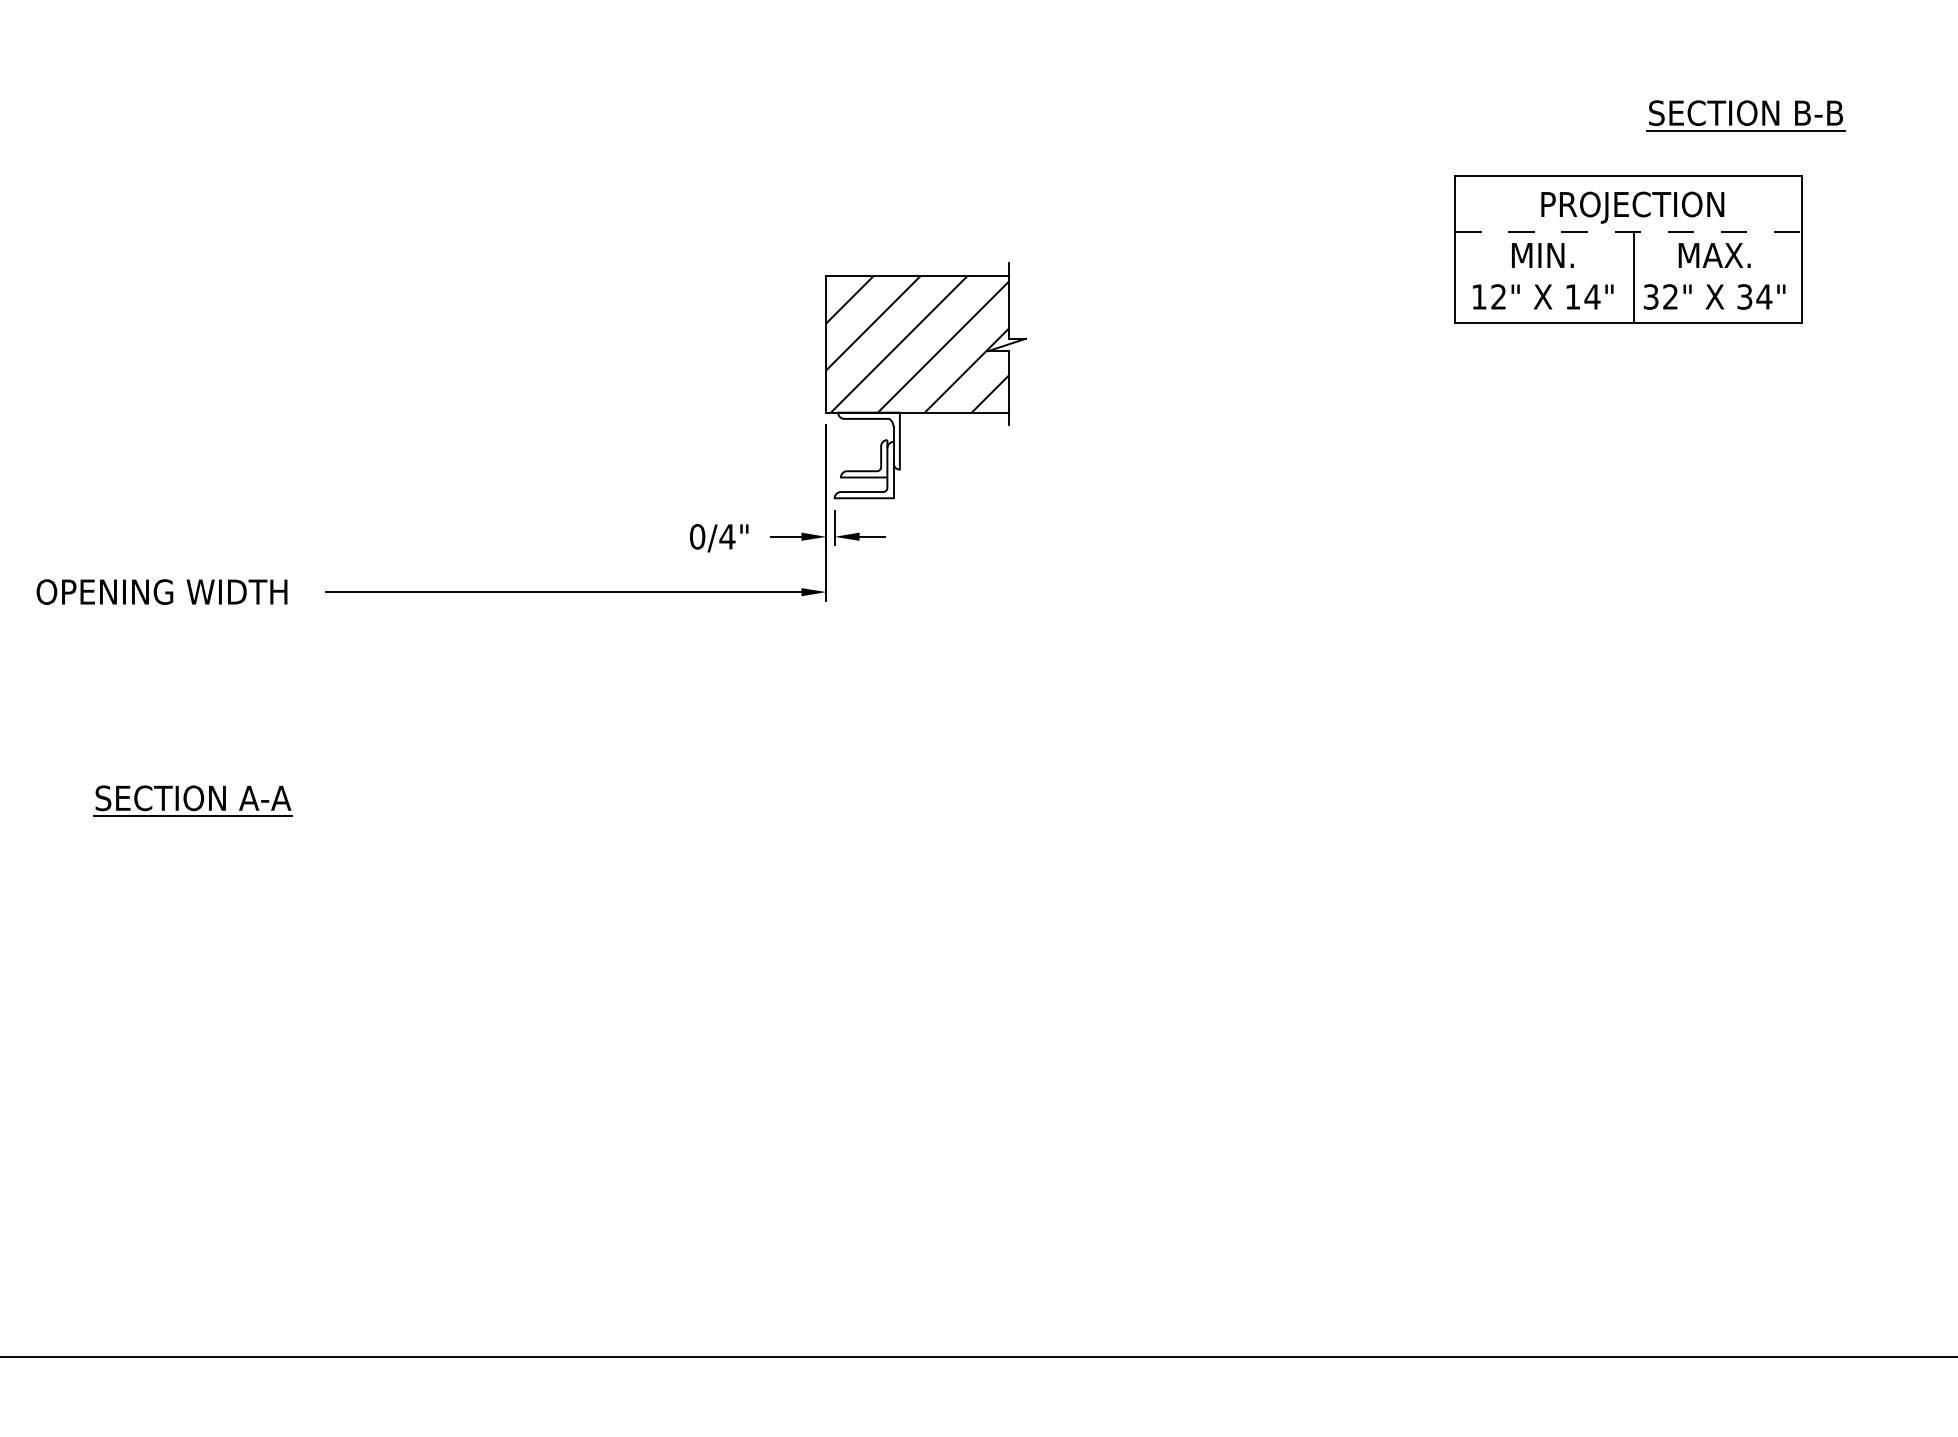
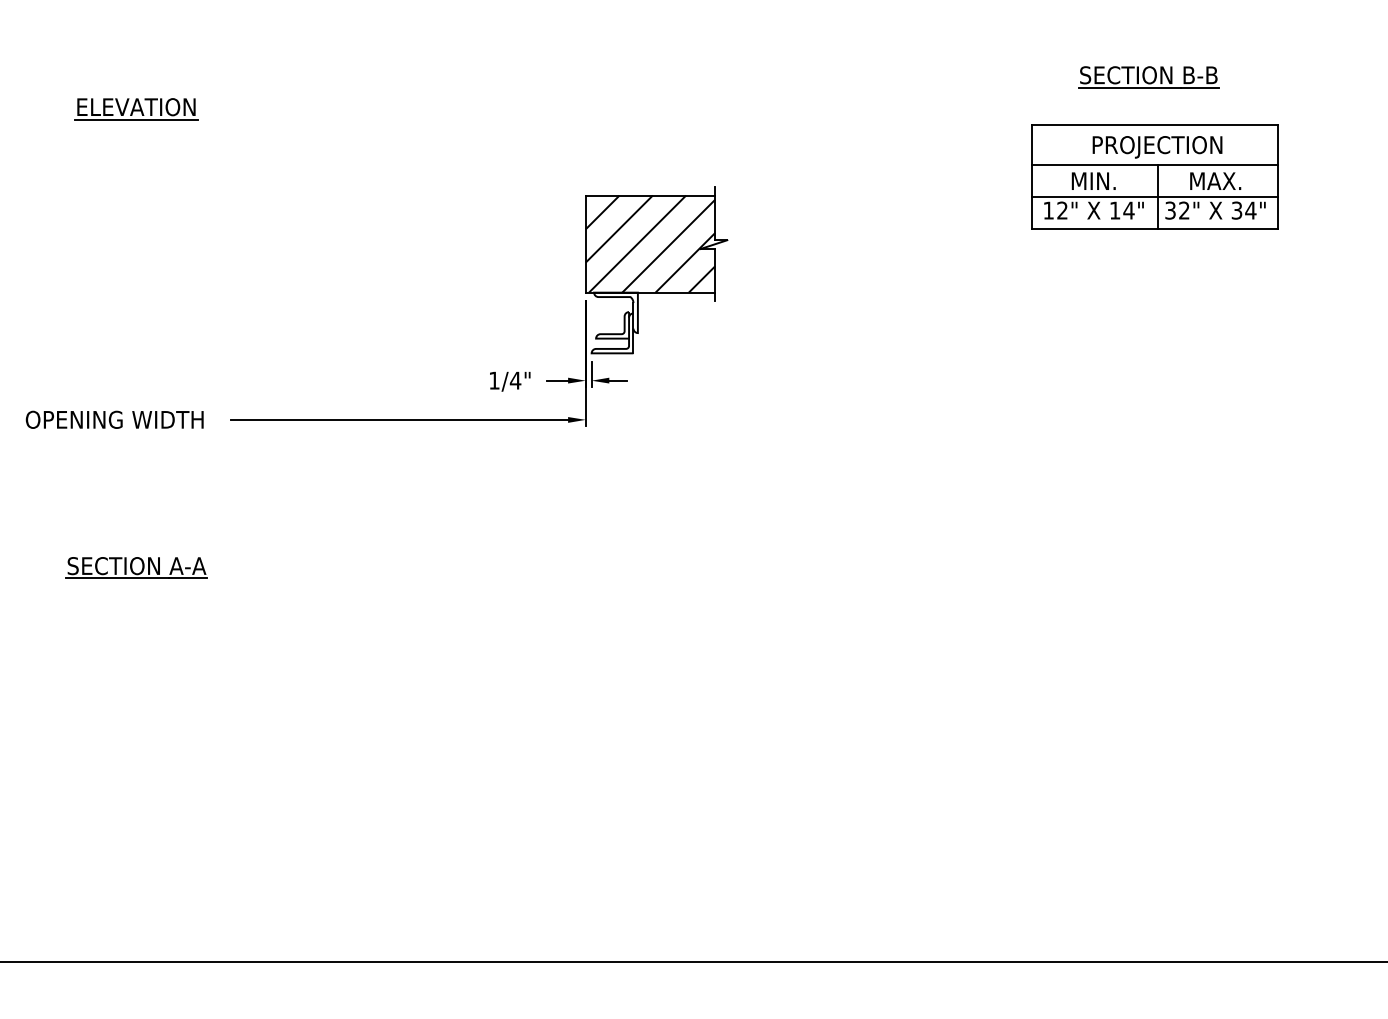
part: (1745, 116) -> (1148, 77), moved
part: (192, 154) -> (136, 109), added
line: (1629, 231) -> (1155, 164), dashed -> solid
line: (1628, 277) -> (1154, 196), added
text: (697, 536) -> (494, 380), 0/4" -> 1/4"

